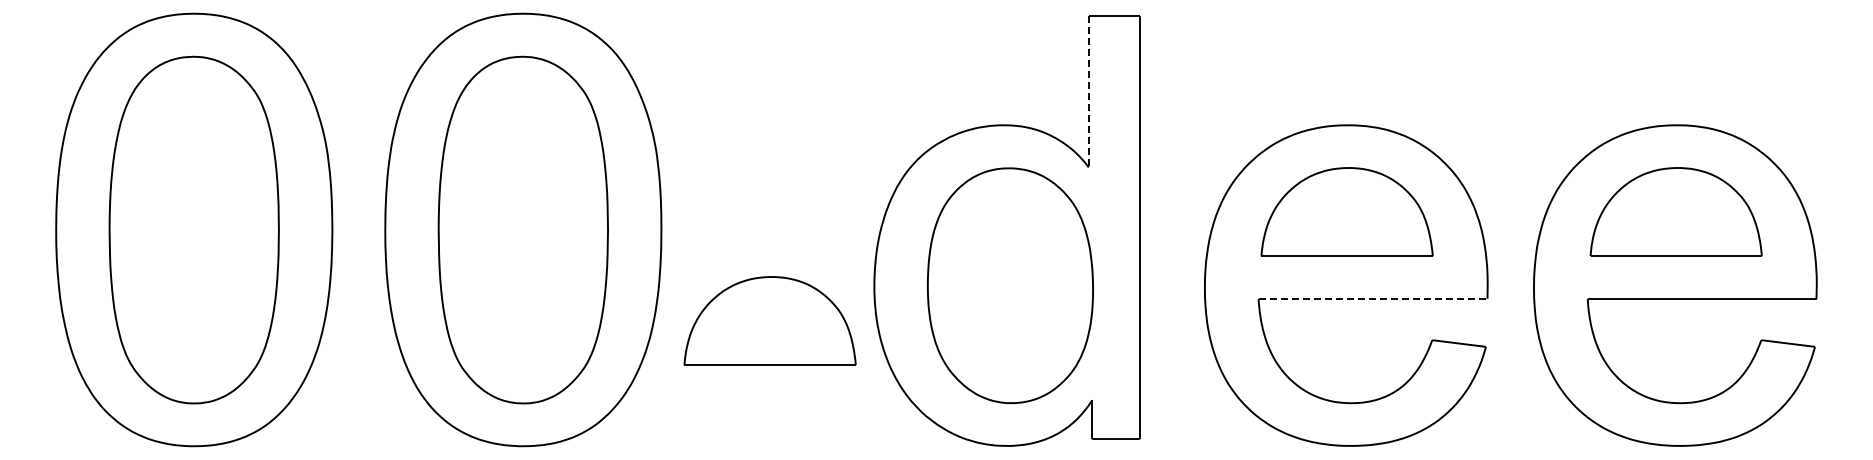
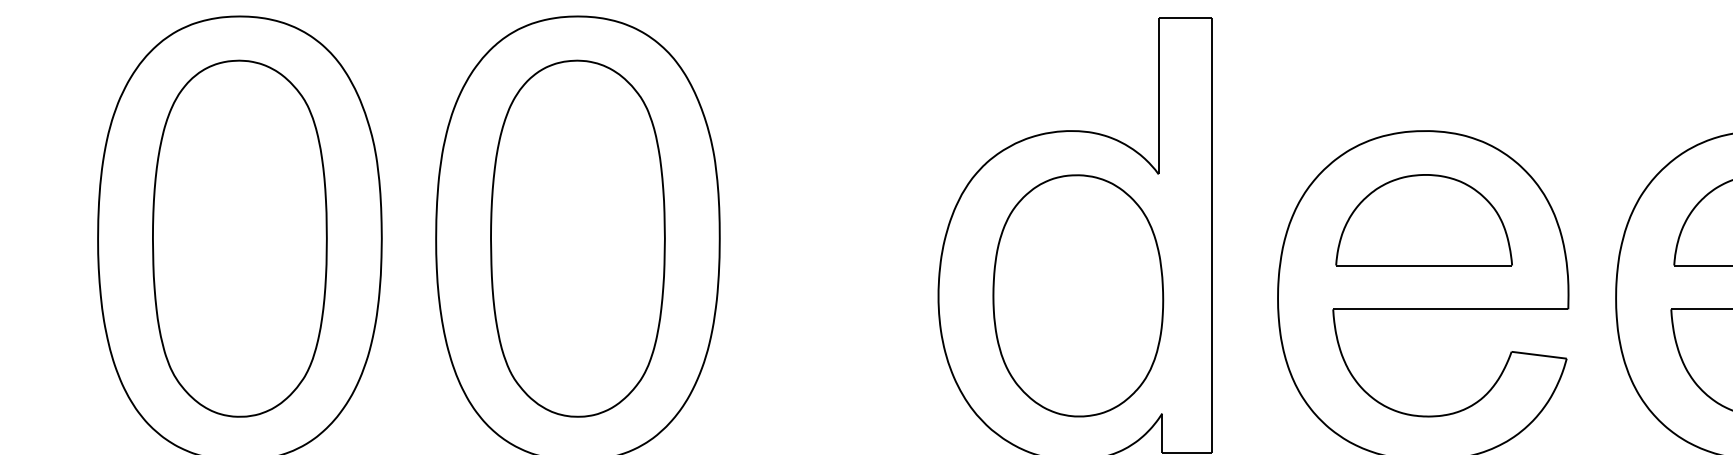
line: (1088, 91) -> (1158, 96), dashed -> solid
line: (1373, 298) -> (1451, 308), dashed -> solid
part: (769, 320) -> (830, 331), removed

